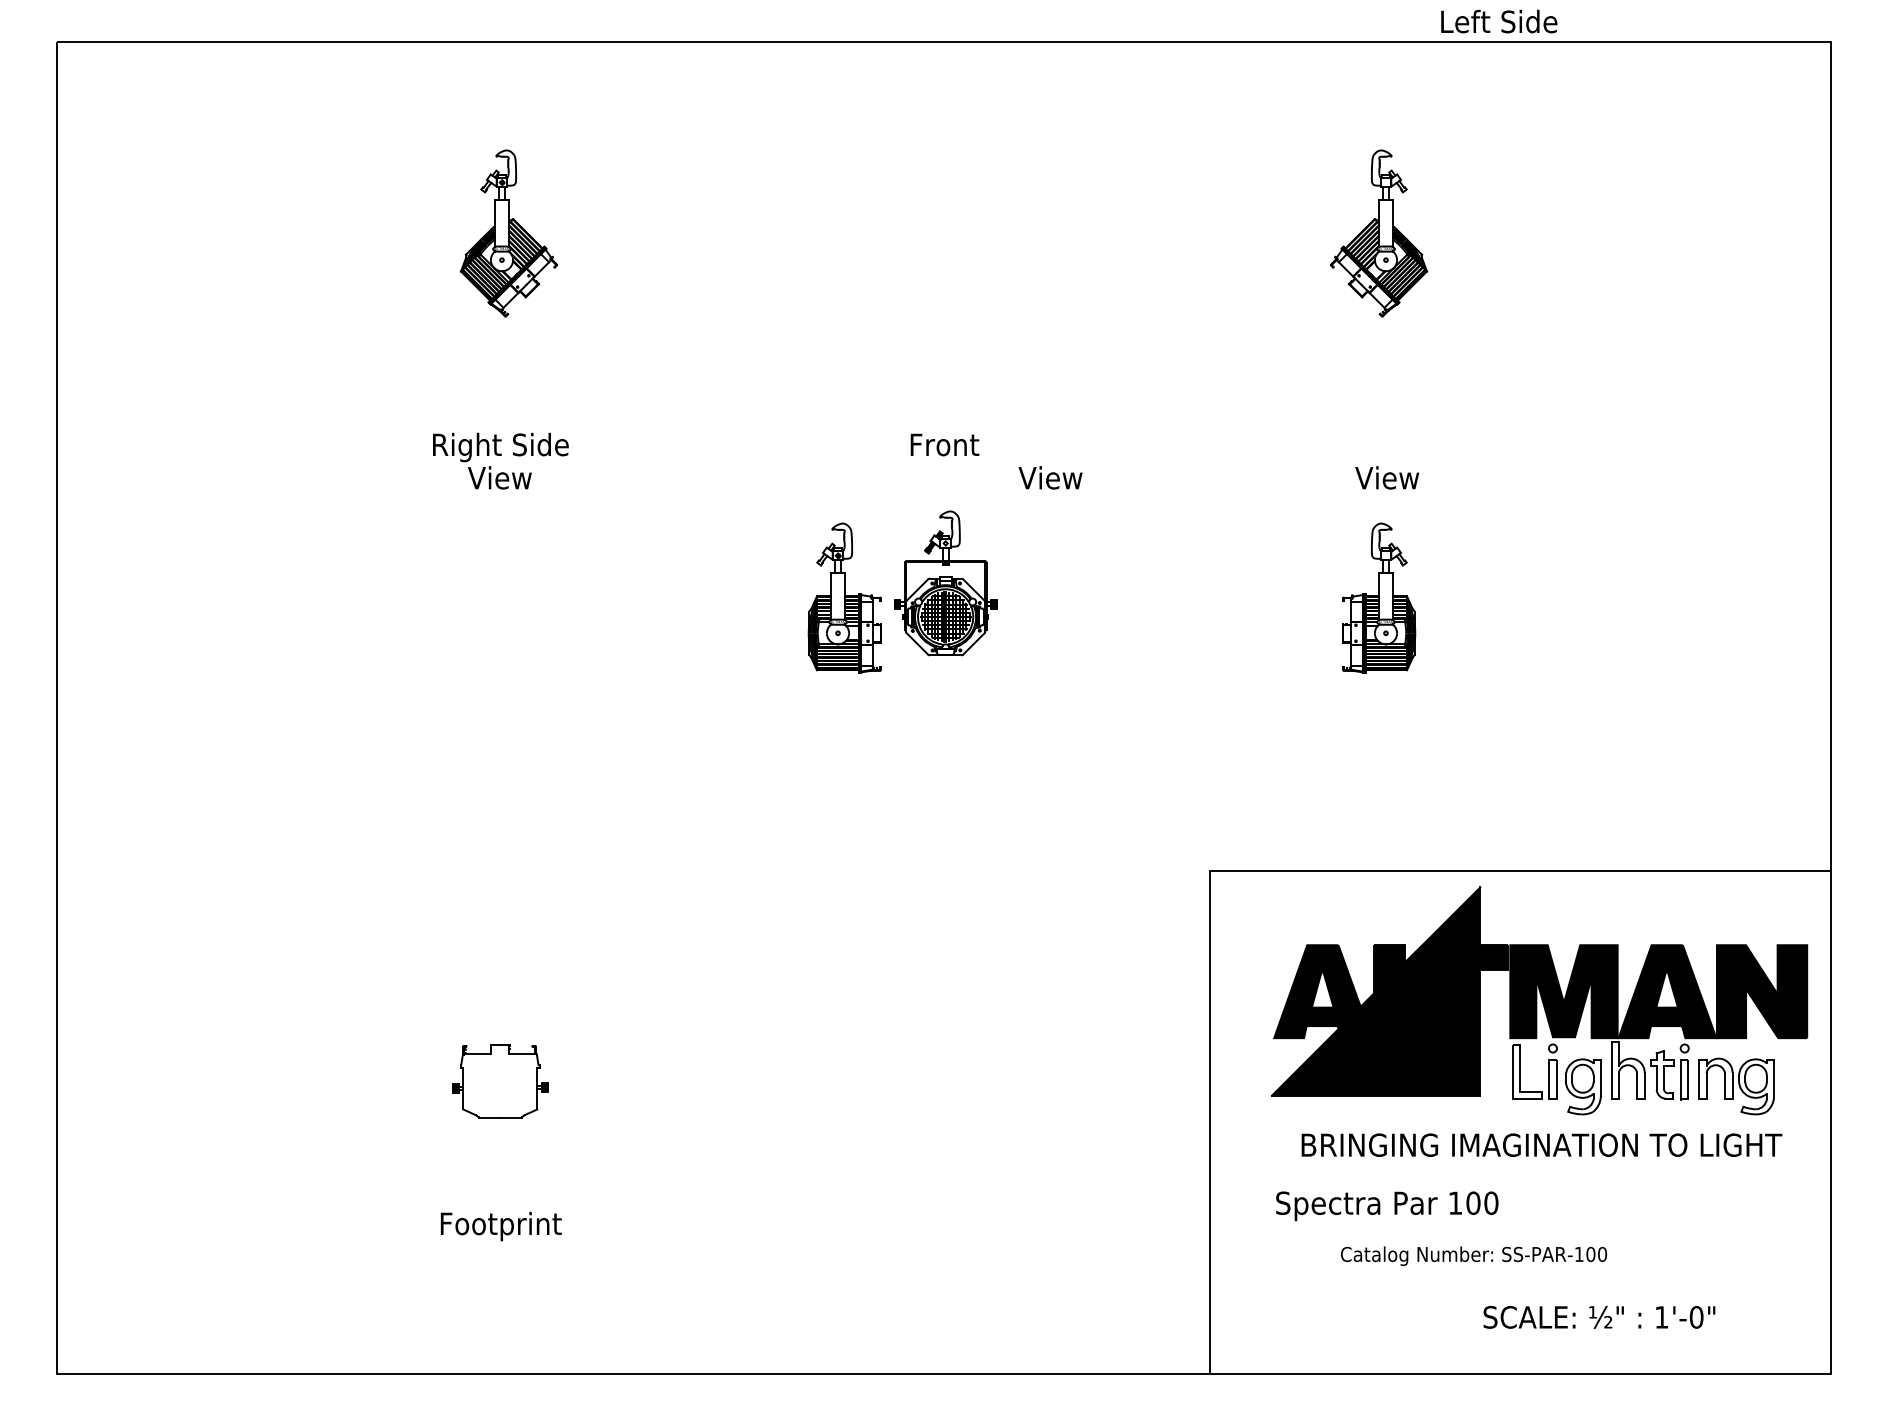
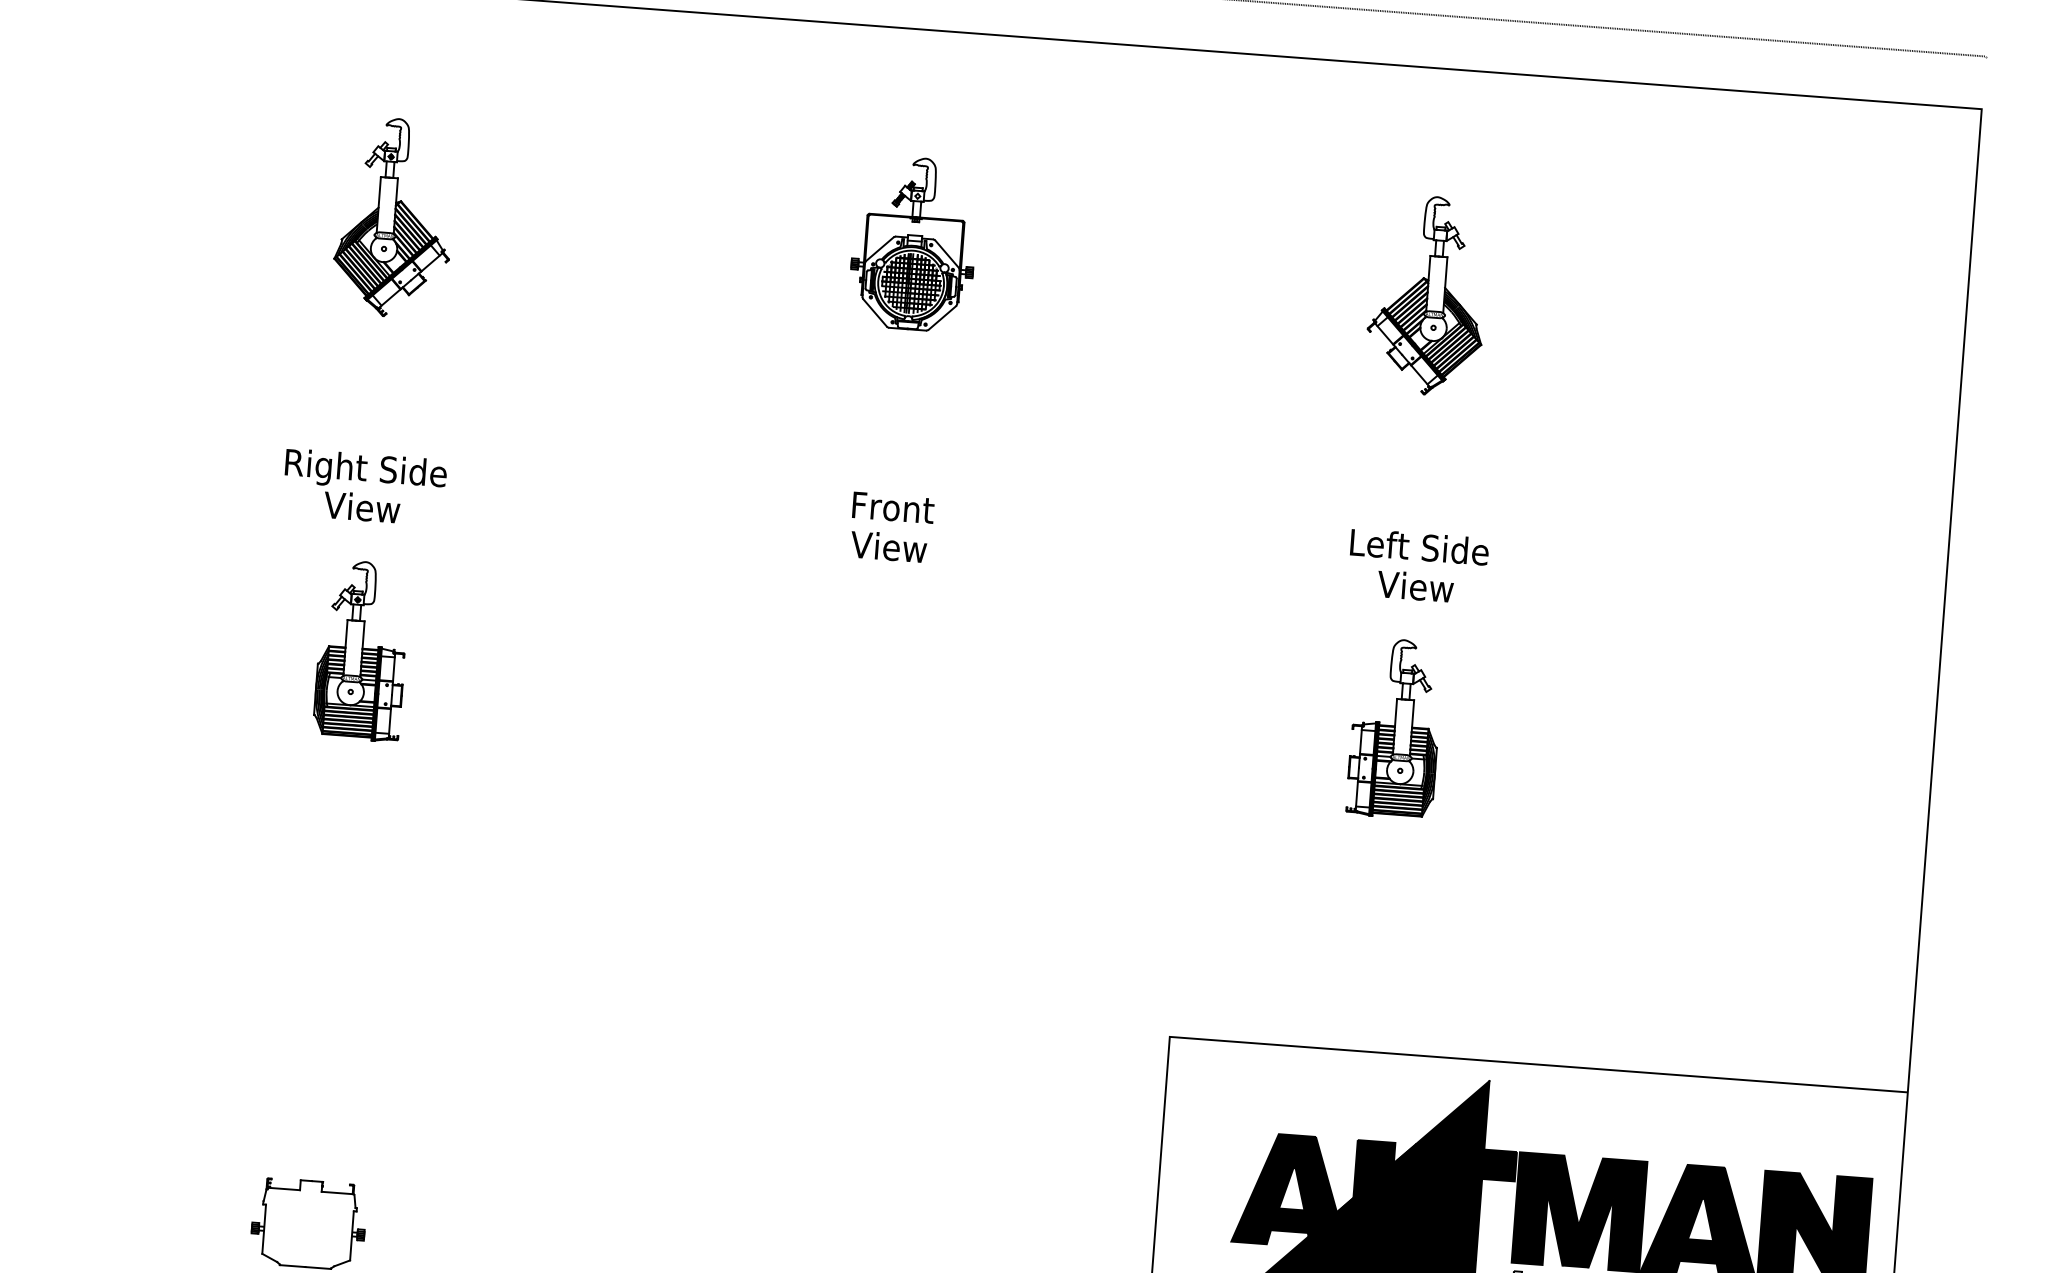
text: (1499, 21) -> (1420, 546), moved
text: (1050, 477) -> (888, 546), moved
part: (945, 583) -> (913, 243), moved
part: (844, 597) -> (361, 650), moved

